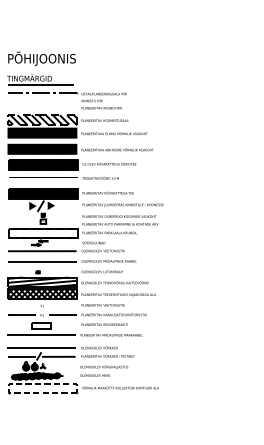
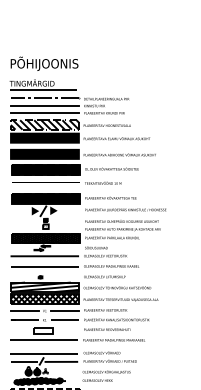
line: (42, 100) -> (45, 105), added
line: (42, 107) -> (45, 112), added
hatch: (43, 233) -> (46, 238), added
line: (22, 306) -> (25, 311), added
line: (62, 306) -> (65, 311), added

